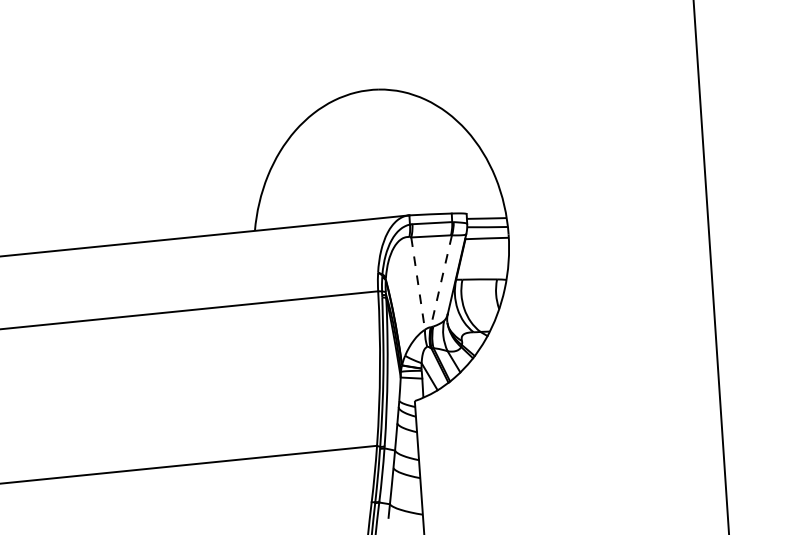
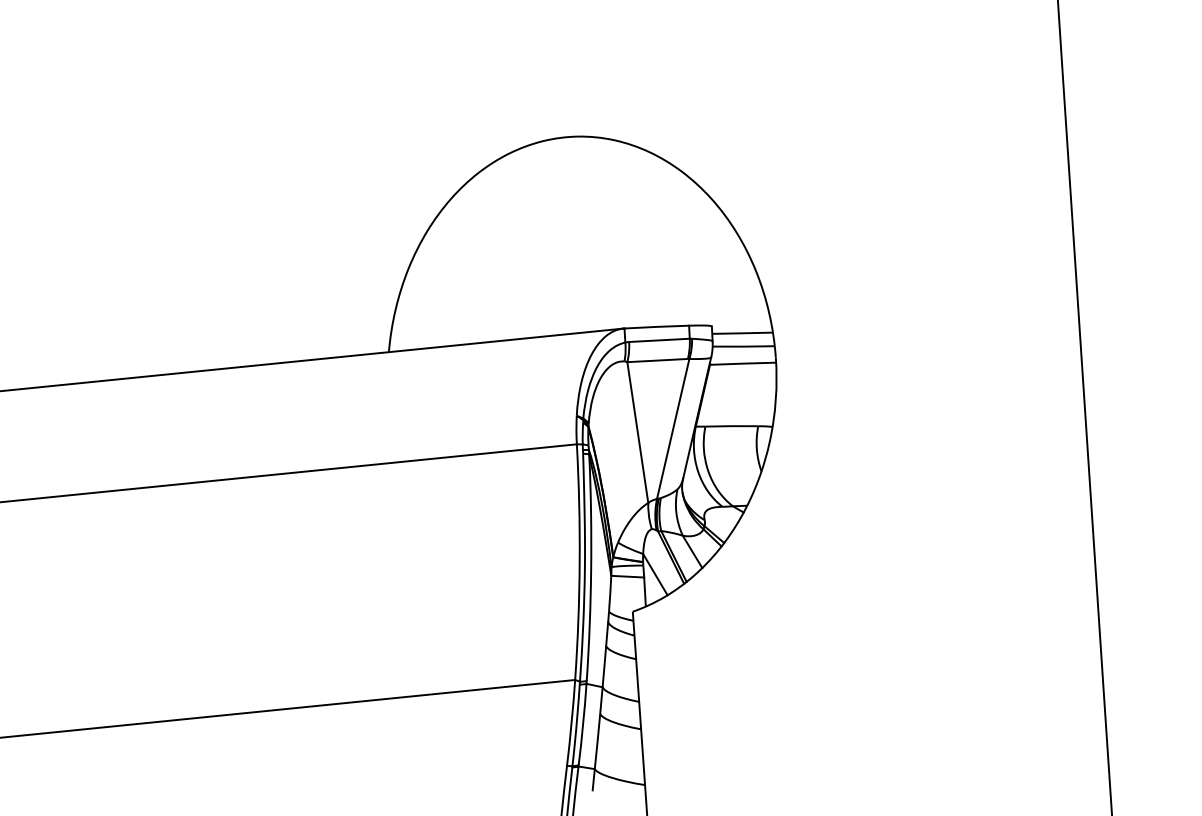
line: (441, 281) -> (673, 429), dashed -> solid
line: (418, 283) -> (638, 432), dashed -> solid

